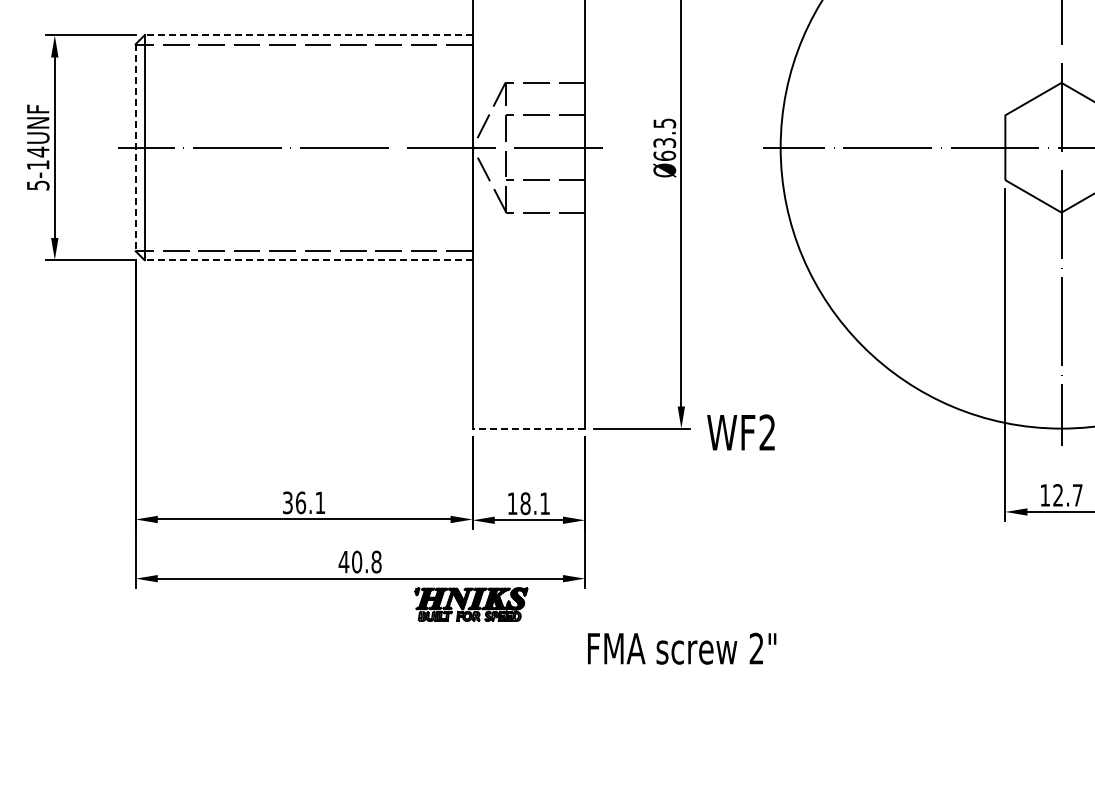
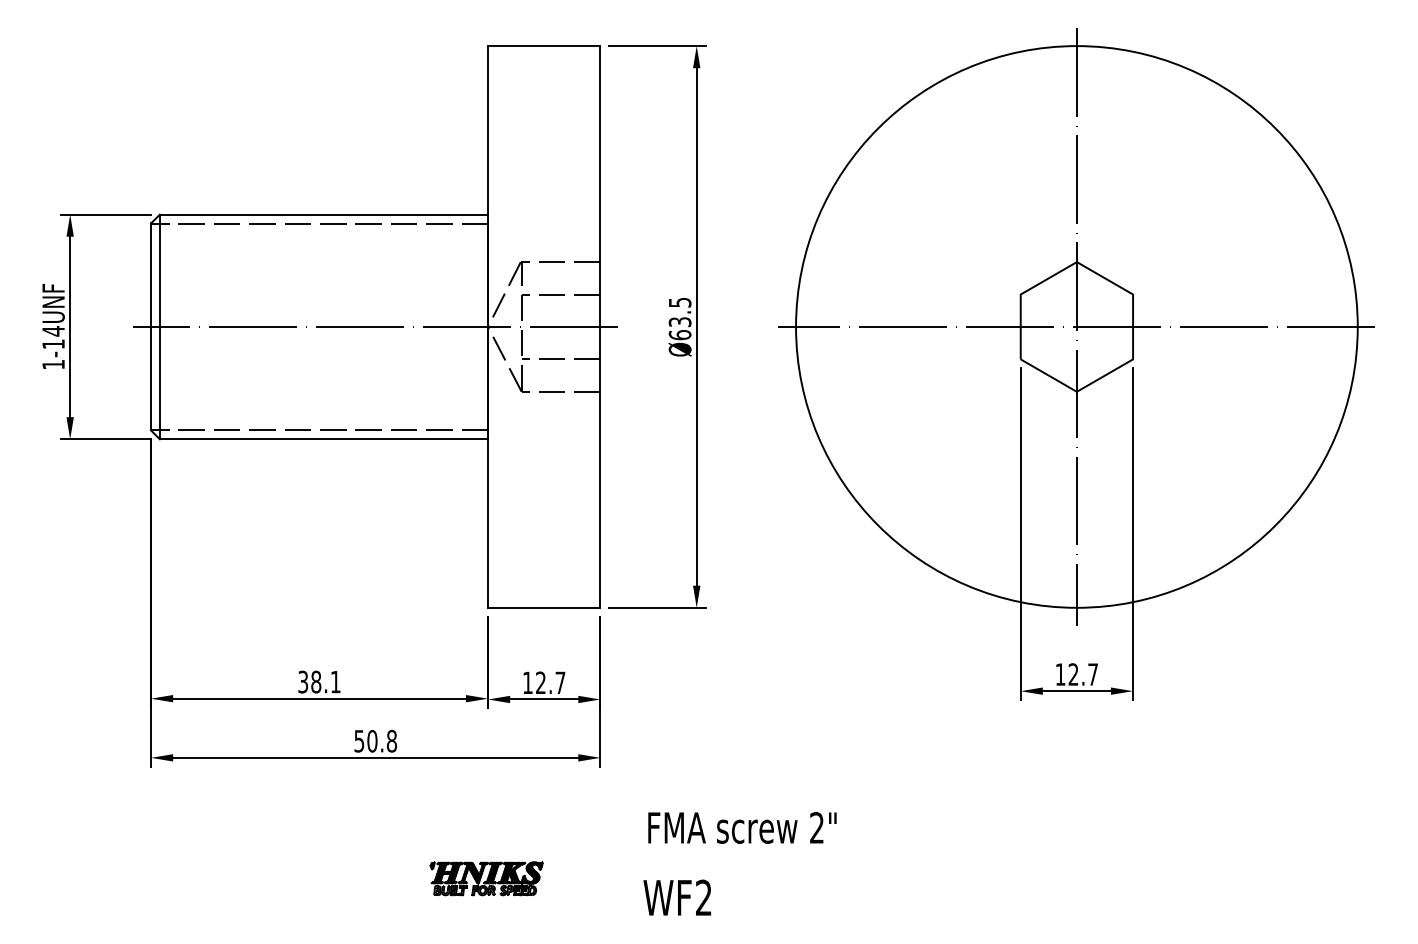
line: (308, 35) -> (323, 214), dashed -> solid
line: (136, 148) -> (151, 327), dashed -> solid
text: (38, 185) -> (53, 364), 5-14UNF -> 1-14UNF
line: (308, 260) -> (323, 439), dashed -> solid
line: (528, 428) -> (543, 607), dashed -> solid
text: (741, 432) -> (677, 897), moved
text: (301, 502) -> (316, 681), 36.1 -> 38.1
text: (535, 503) -> (550, 682), 18.1 -> 12.7
text: (344, 562) -> (359, 741), 40.8 -> 50.8
part: (471, 604) -> (486, 878), moved
text: (682, 648) -> (742, 827), moved

